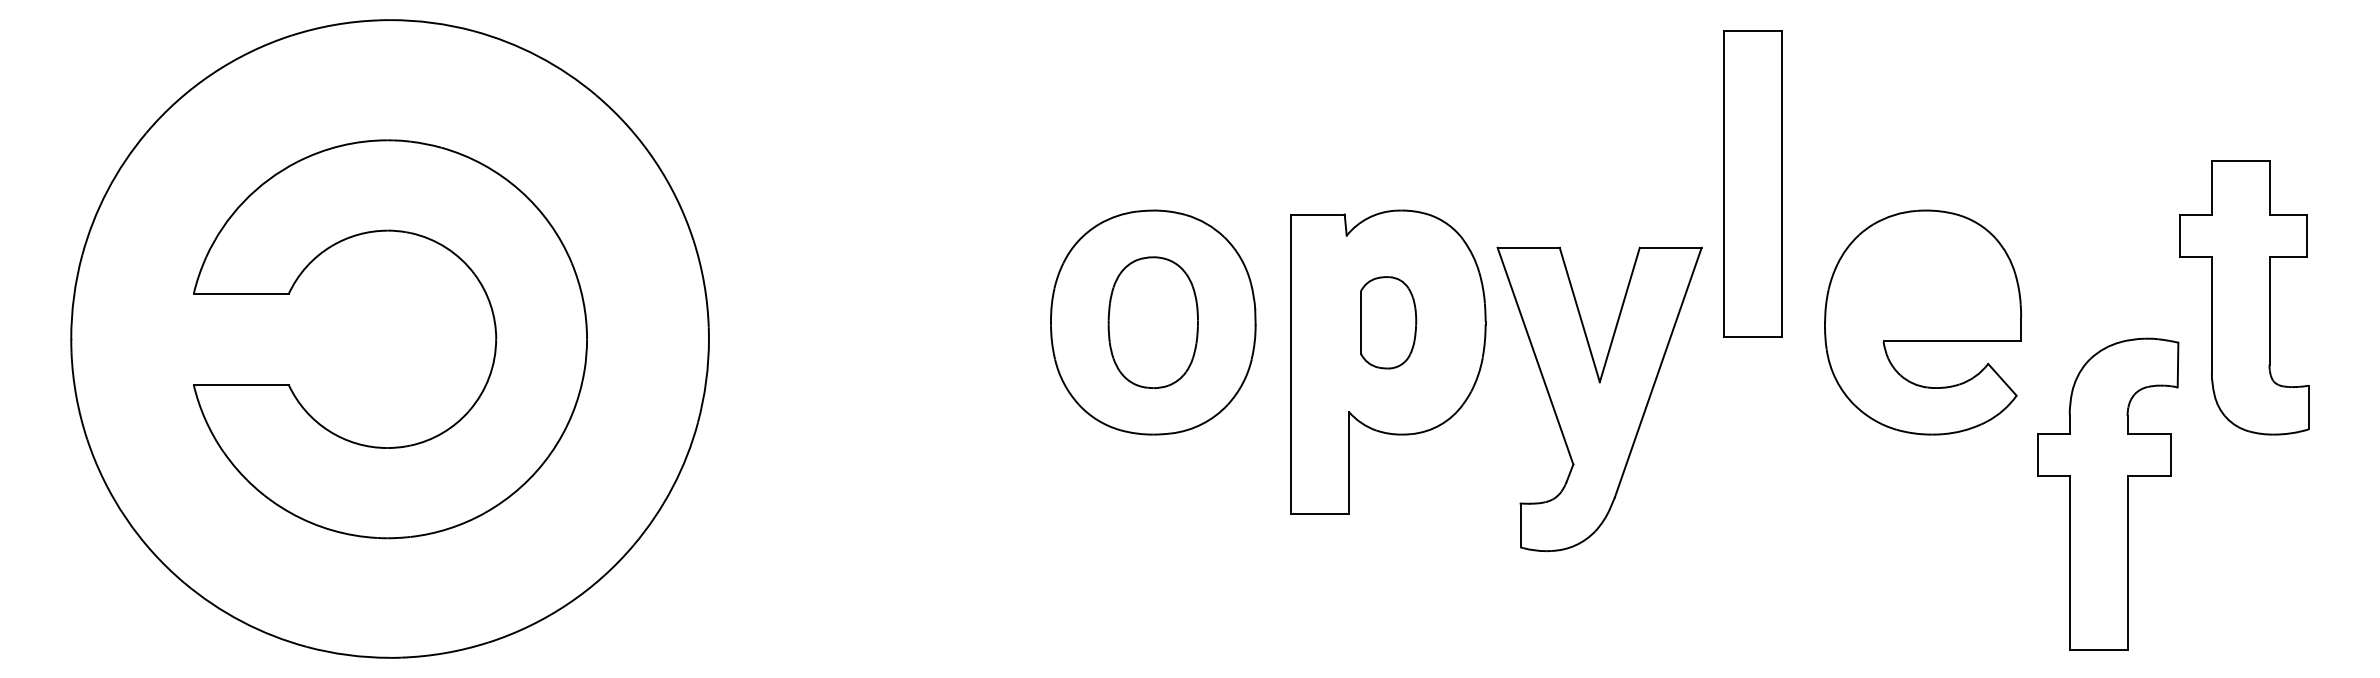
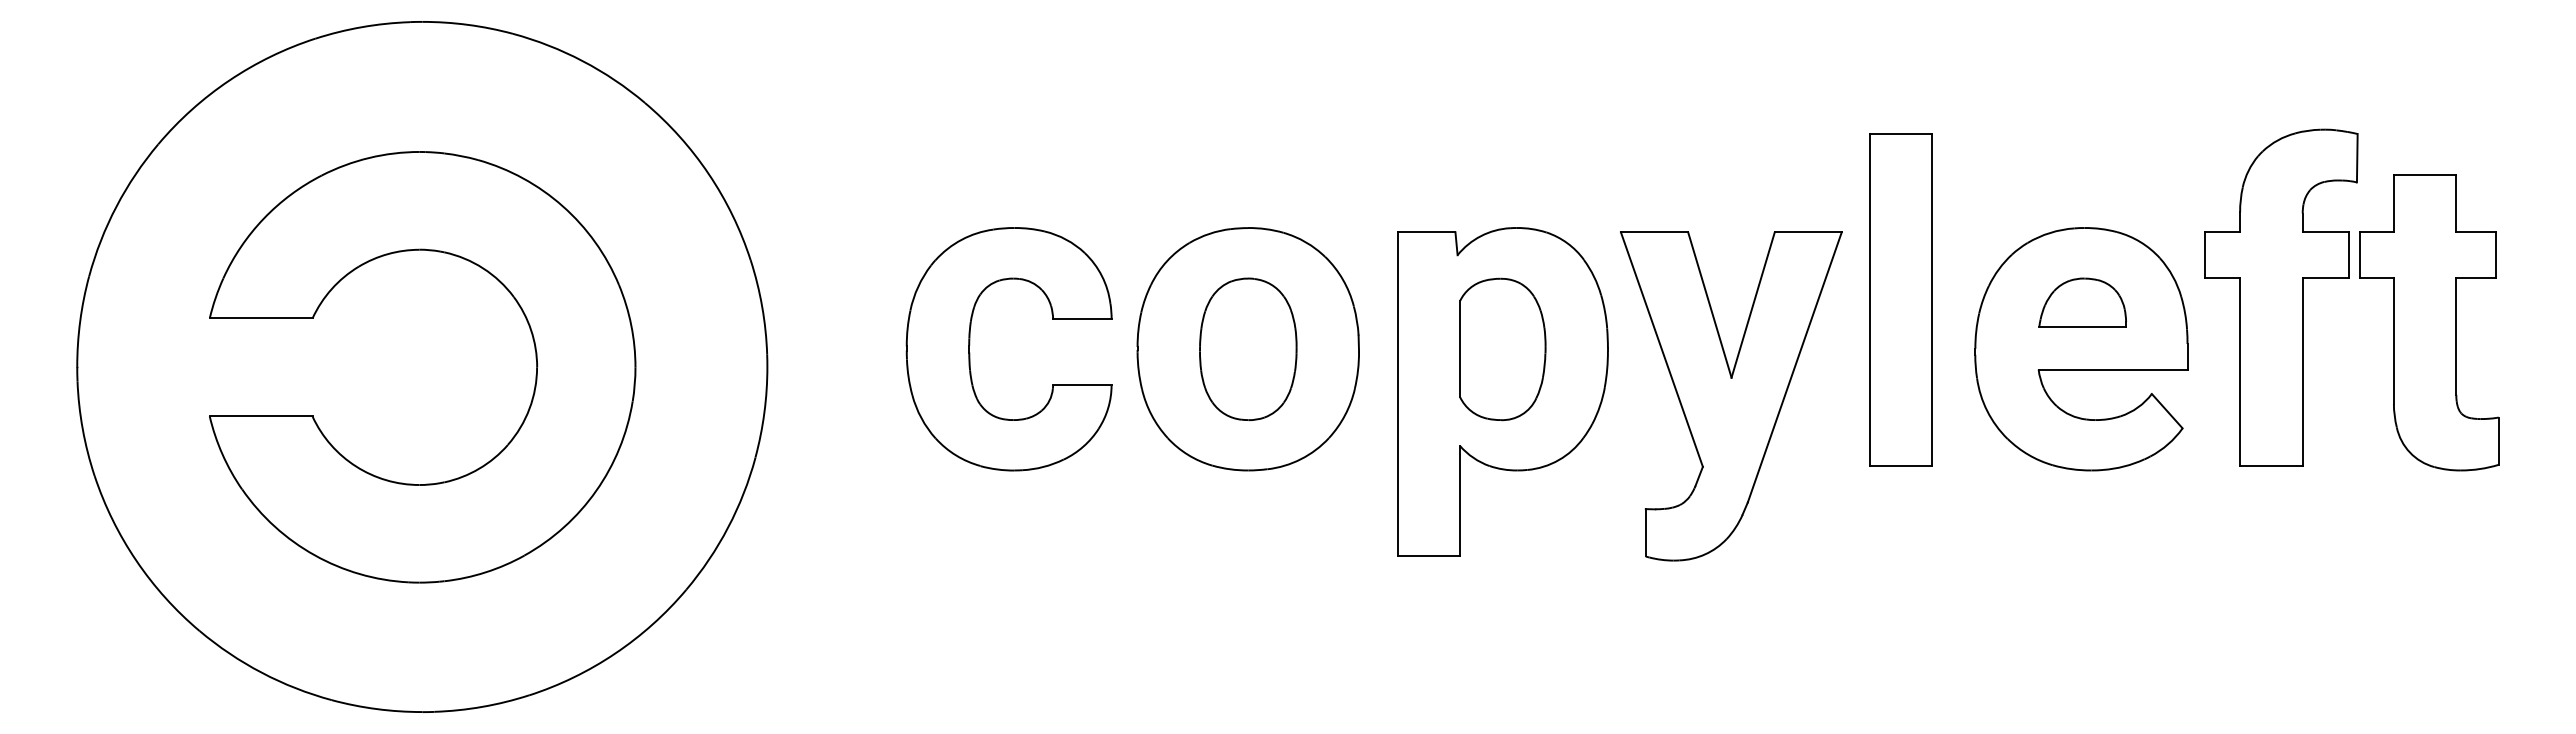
part: (1752, 183) -> (1900, 299), moved
part: (1924, 279) -> (2082, 302), added
part: (896, 319) -> (970, 345), added
part: (1388, 322) -> (1502, 349), size x1.43
part: (1599, 399) -> (1731, 396), moved
part: (2107, 493) -> (2281, 297), moved

